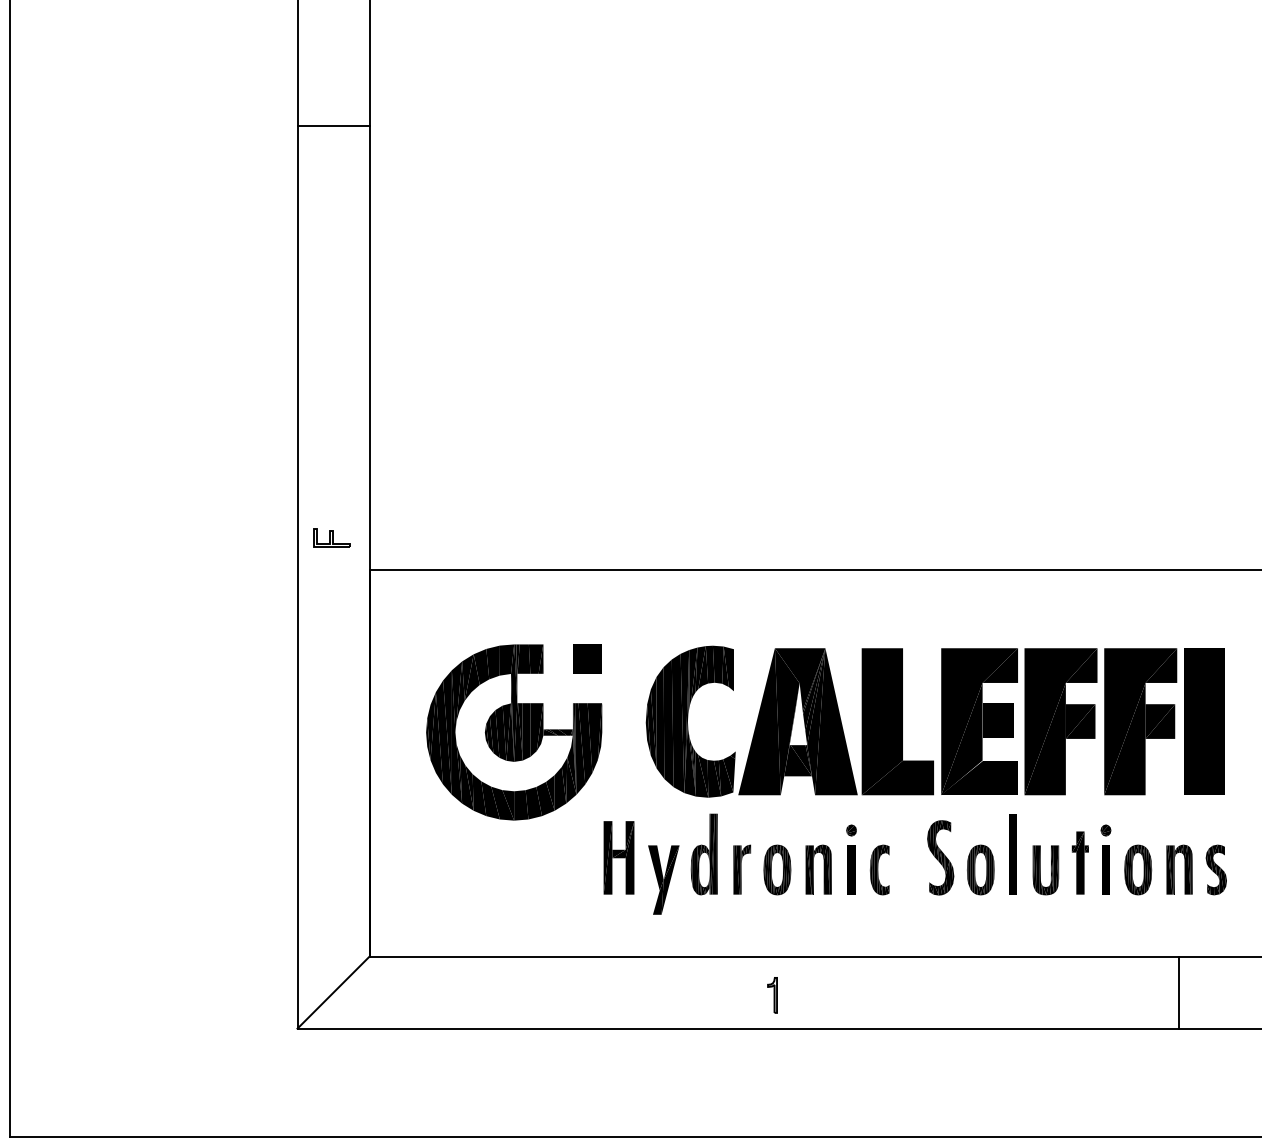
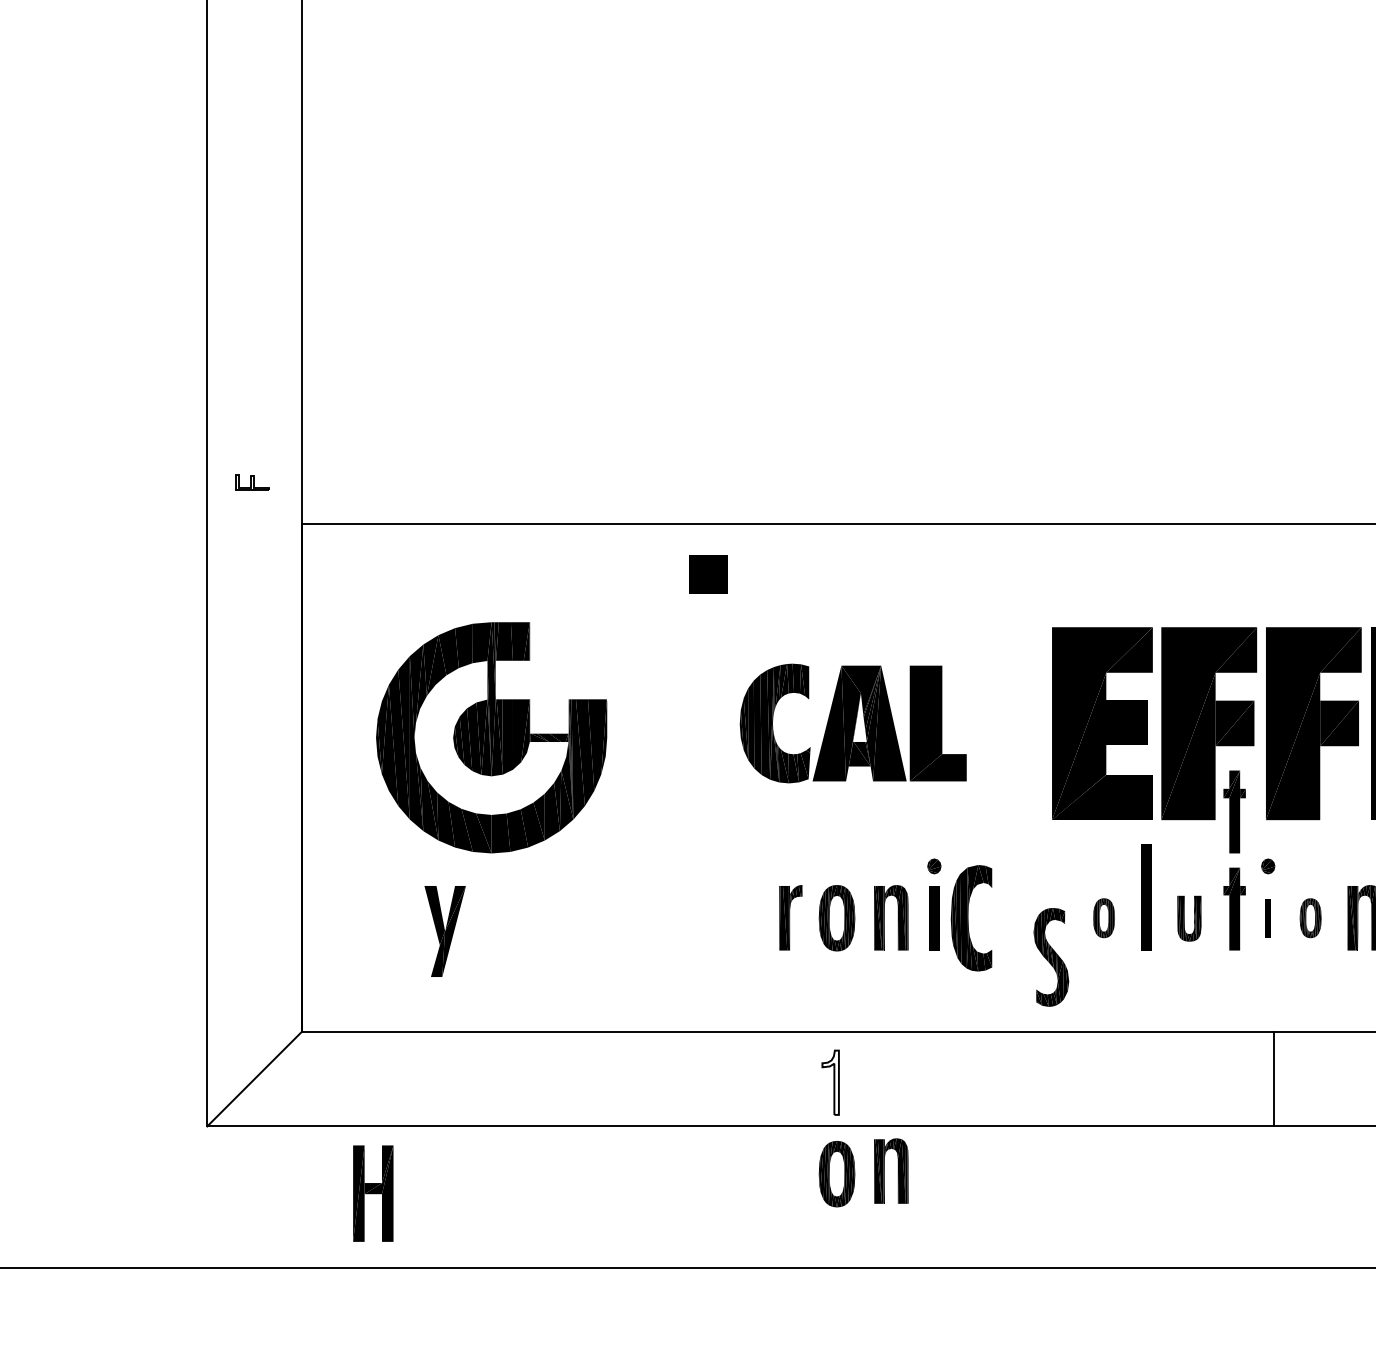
part: (331, 537) -> (251, 481), size x0.7
part: (587, 658) -> (708, 573), moved
part: (789, 721) -> (852, 723), size x0.6
part: (1079, 788) -> (1233, 811), added
part: (703, 854) -> (740, 897), removed
part: (618, 857) -> (372, 1193), moved
part: (940, 857) -> (1051, 956), moved
part: (879, 869) -> (971, 917), size x1.6
part: (980, 869) -> (1103, 917), size x0.6
part: (1105, 869) -> (1267, 917), size x0.6
part: (1138, 869) -> (1310, 917), size x0.6
part: (1045, 870) -> (1188, 918), size x0.7
part: (663, 879) -> (444, 930), moved
line: (1179, 992) -> (1274, 1078), moved
part: (772, 995) -> (830, 1082), size x1.4
part: (818, 1062) -> (890, 1170), added
part: (777, 1064) -> (837, 1173), added

